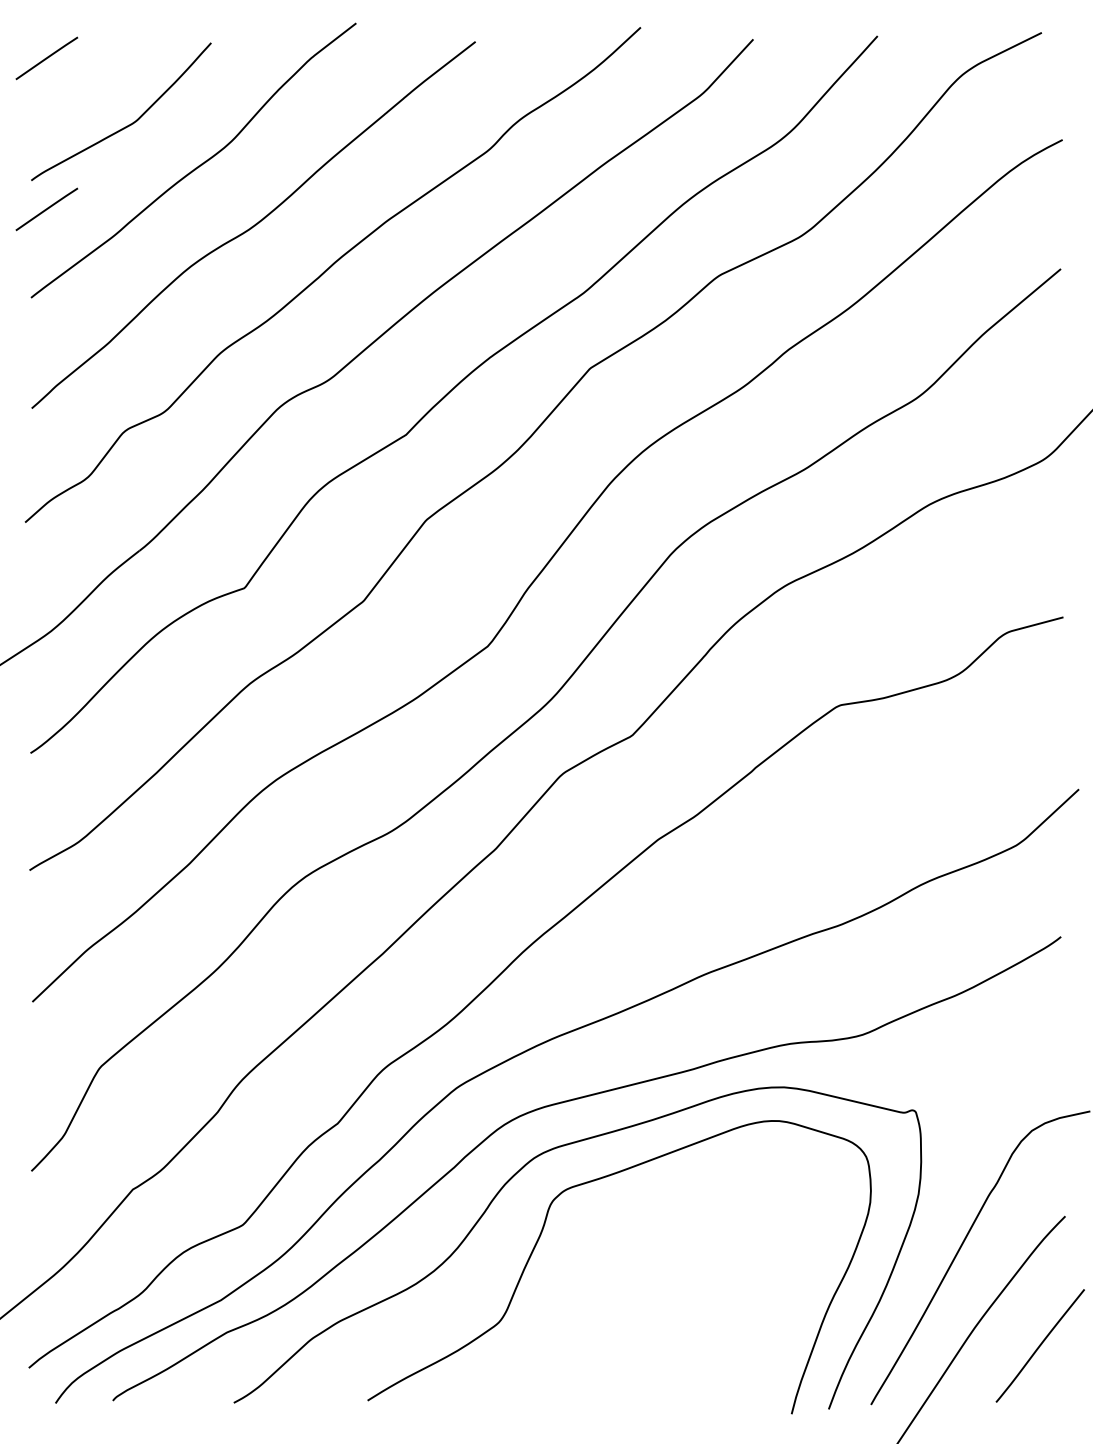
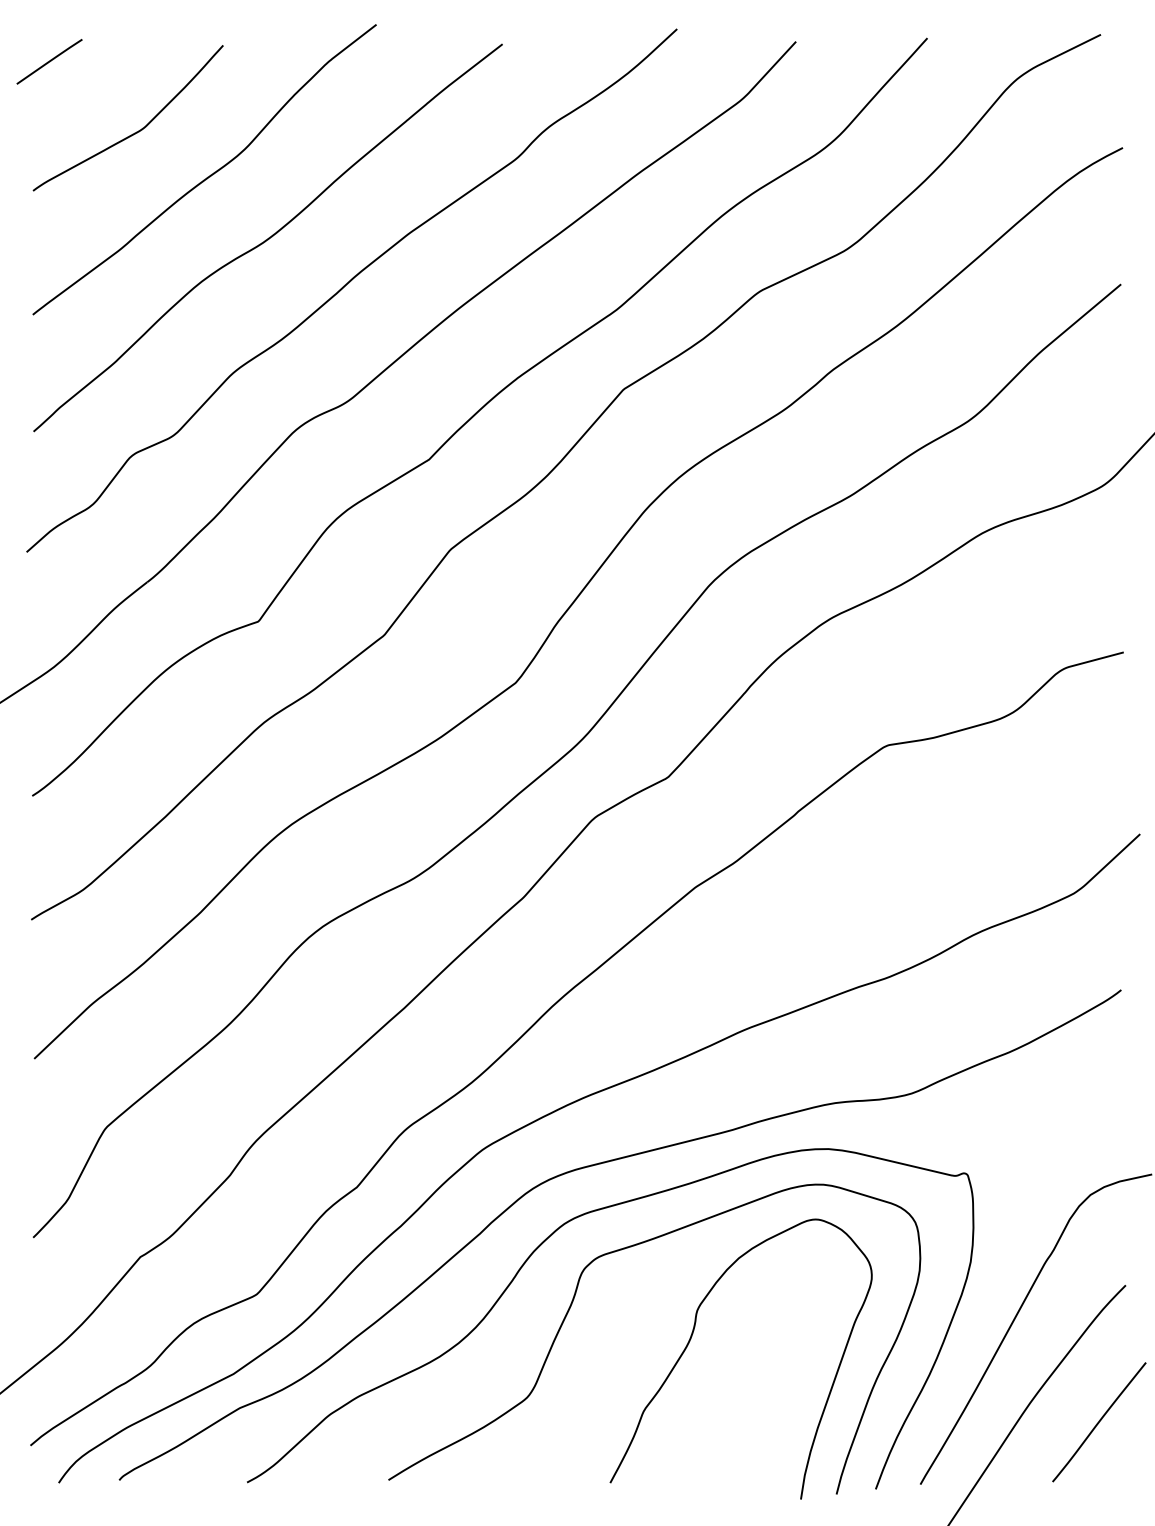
line: (46, 209) -> (49, 221), removed
curve: (654, 1267) -> (691, 1339), added

